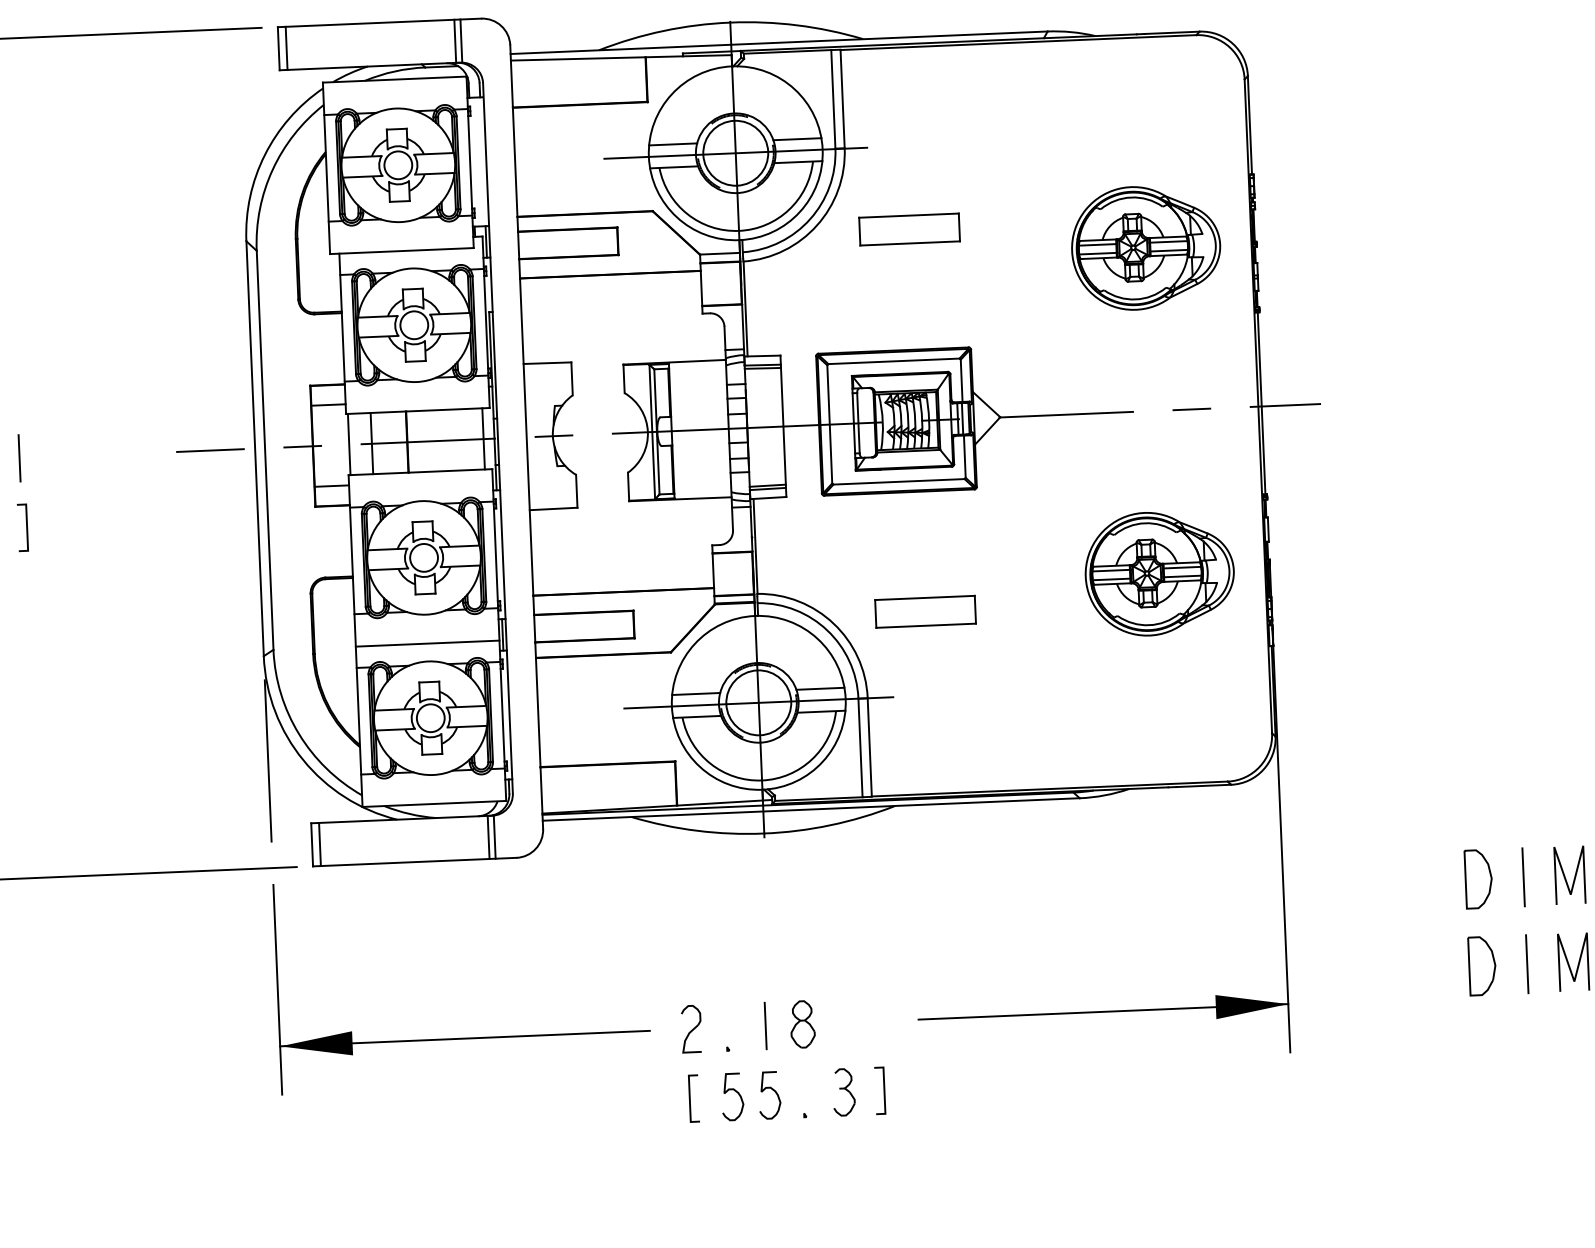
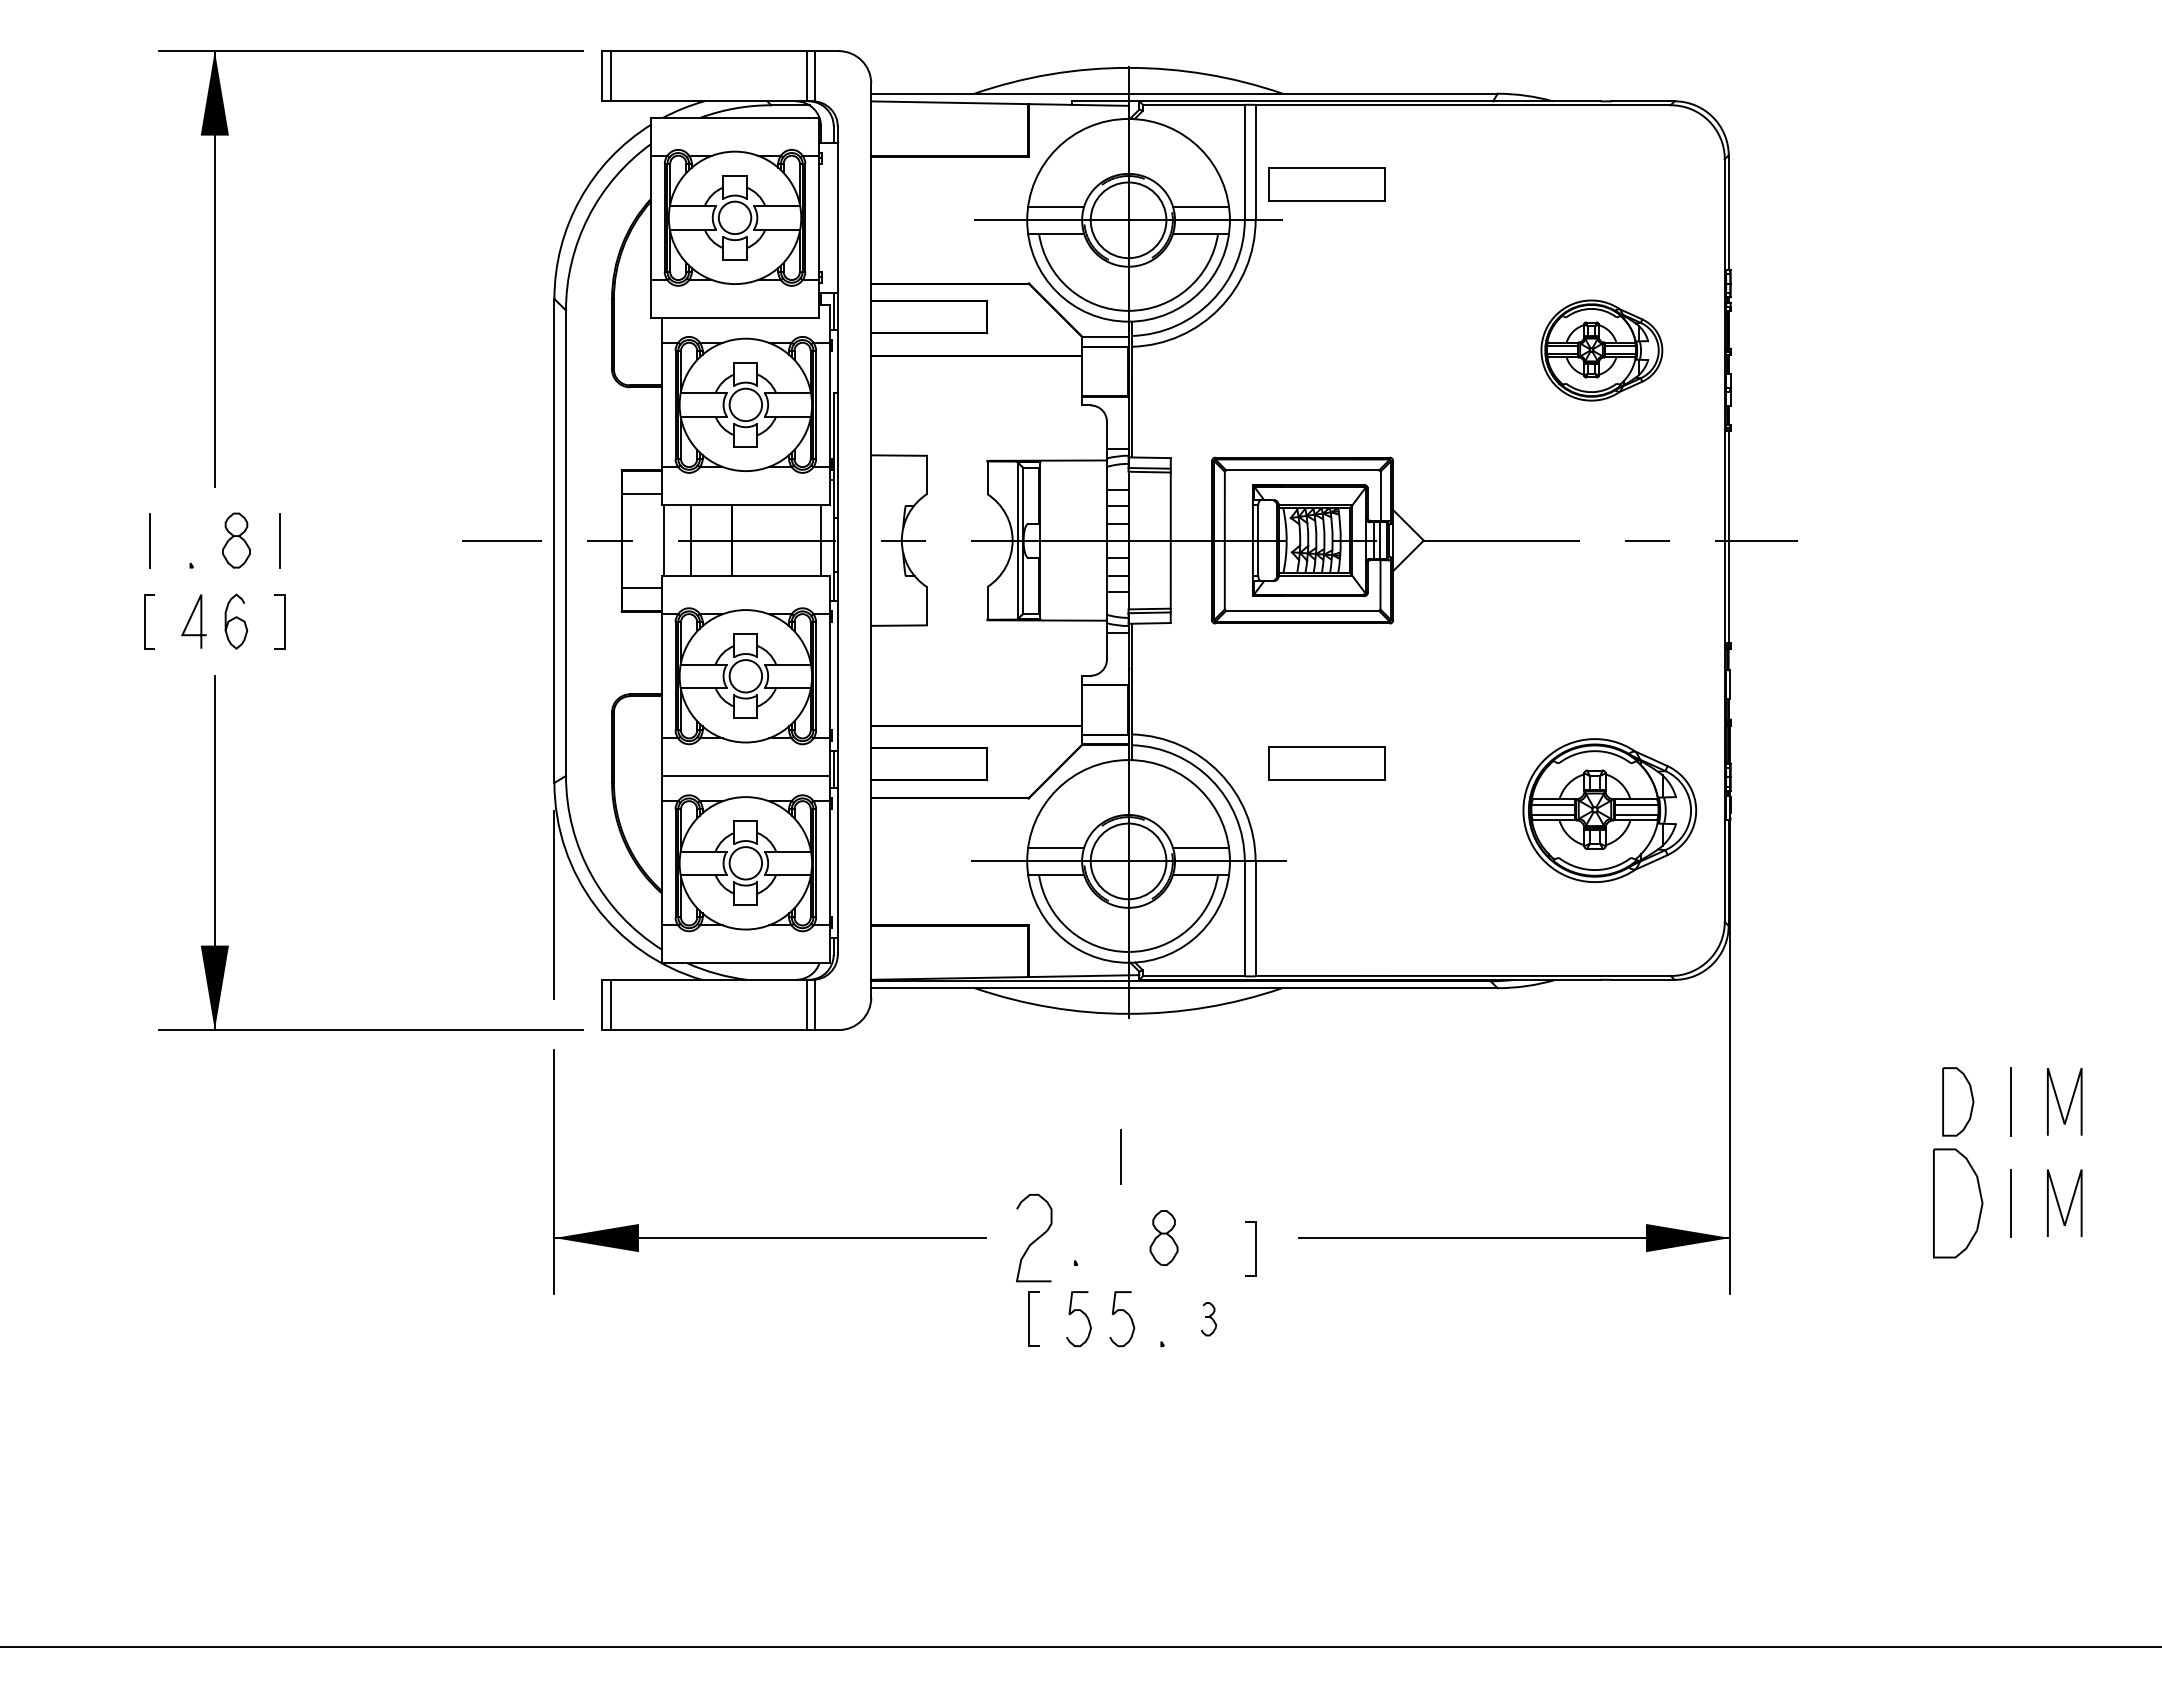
part: (908, 229) -> (1326, 184), moved
part: (1145, 247) -> (1601, 350), size x0.7
part: (1159, 573) -> (1609, 810), moved
part: (1482, 965) -> (1958, 1202), size x1.6
line: (765, 1025) -> (1120, 1156), moved
part: (691, 1028) -> (1034, 1237), size x1.6
line: (884, 1090) -> (1255, 1248), moved
part: (843, 1092) -> (1208, 1319), size x0.6

